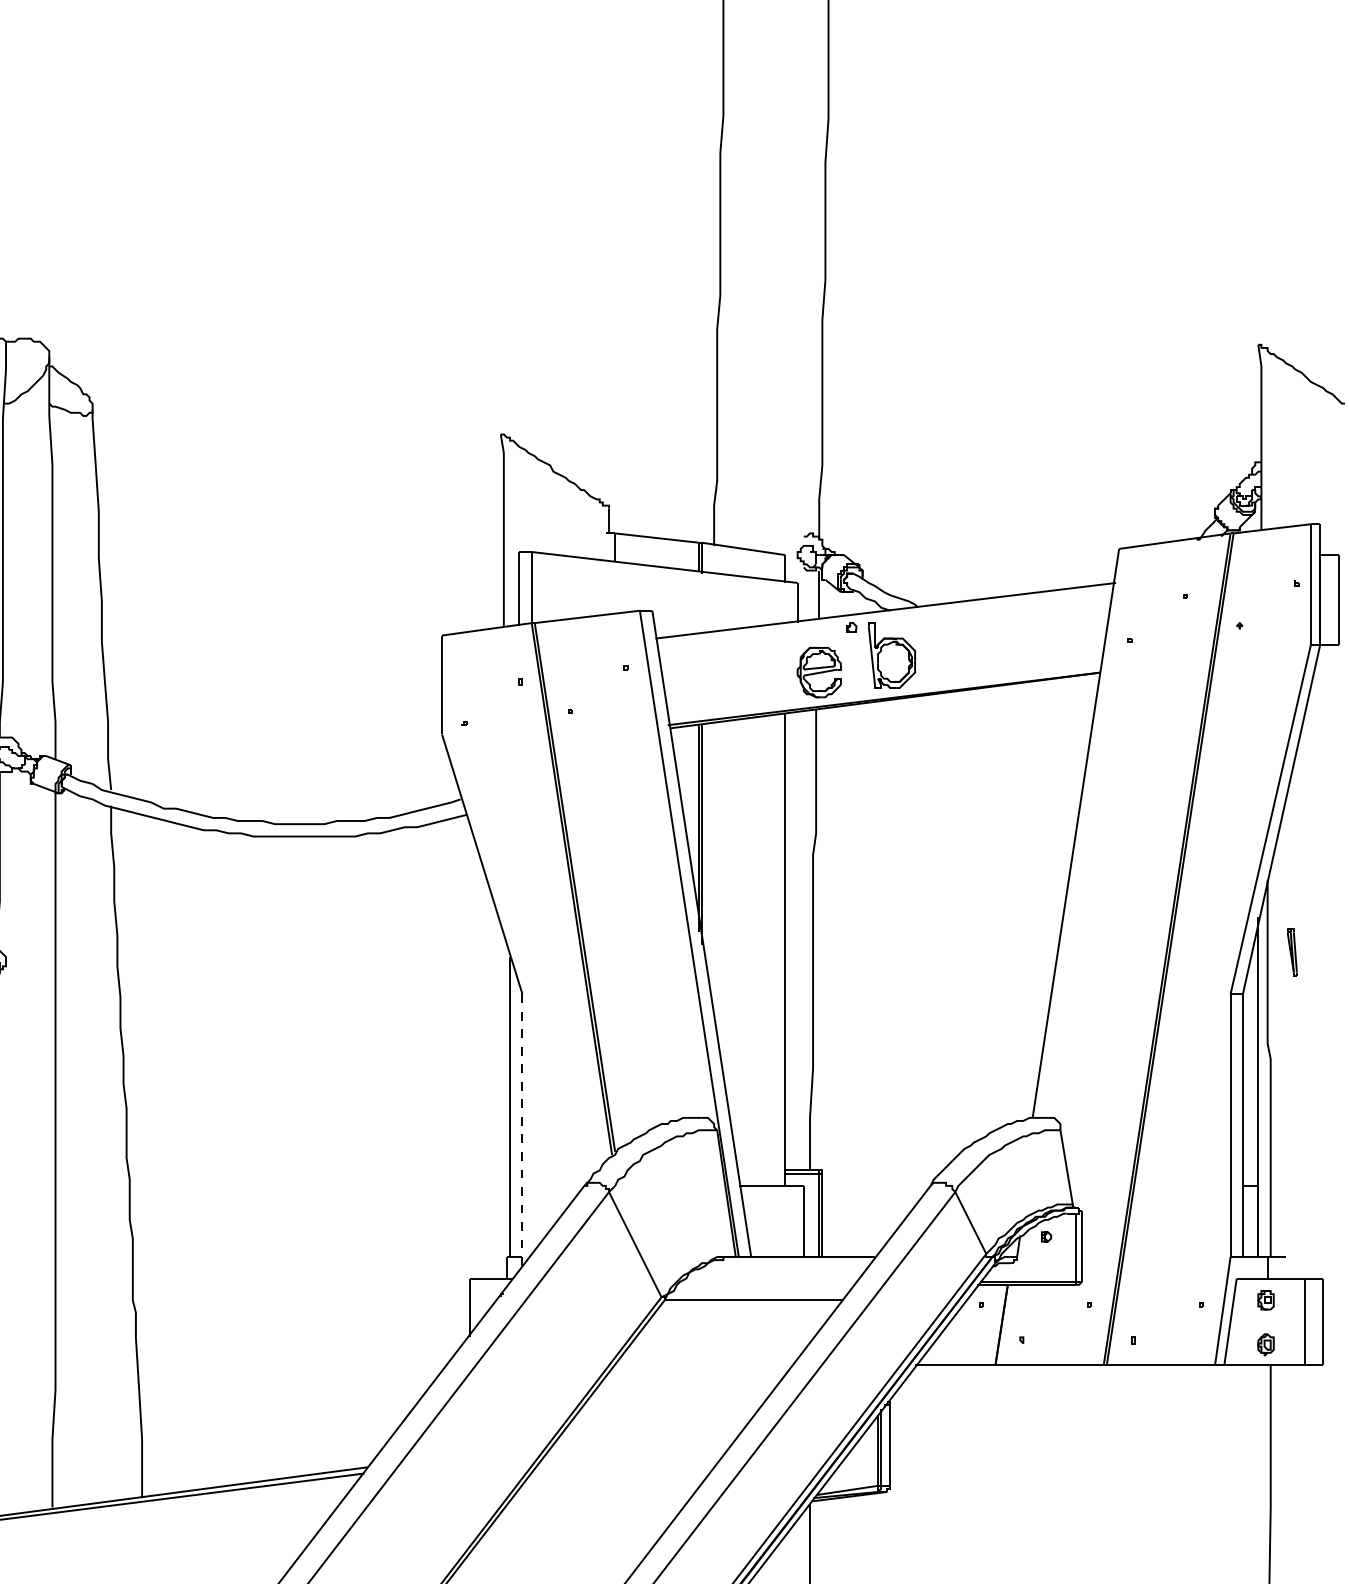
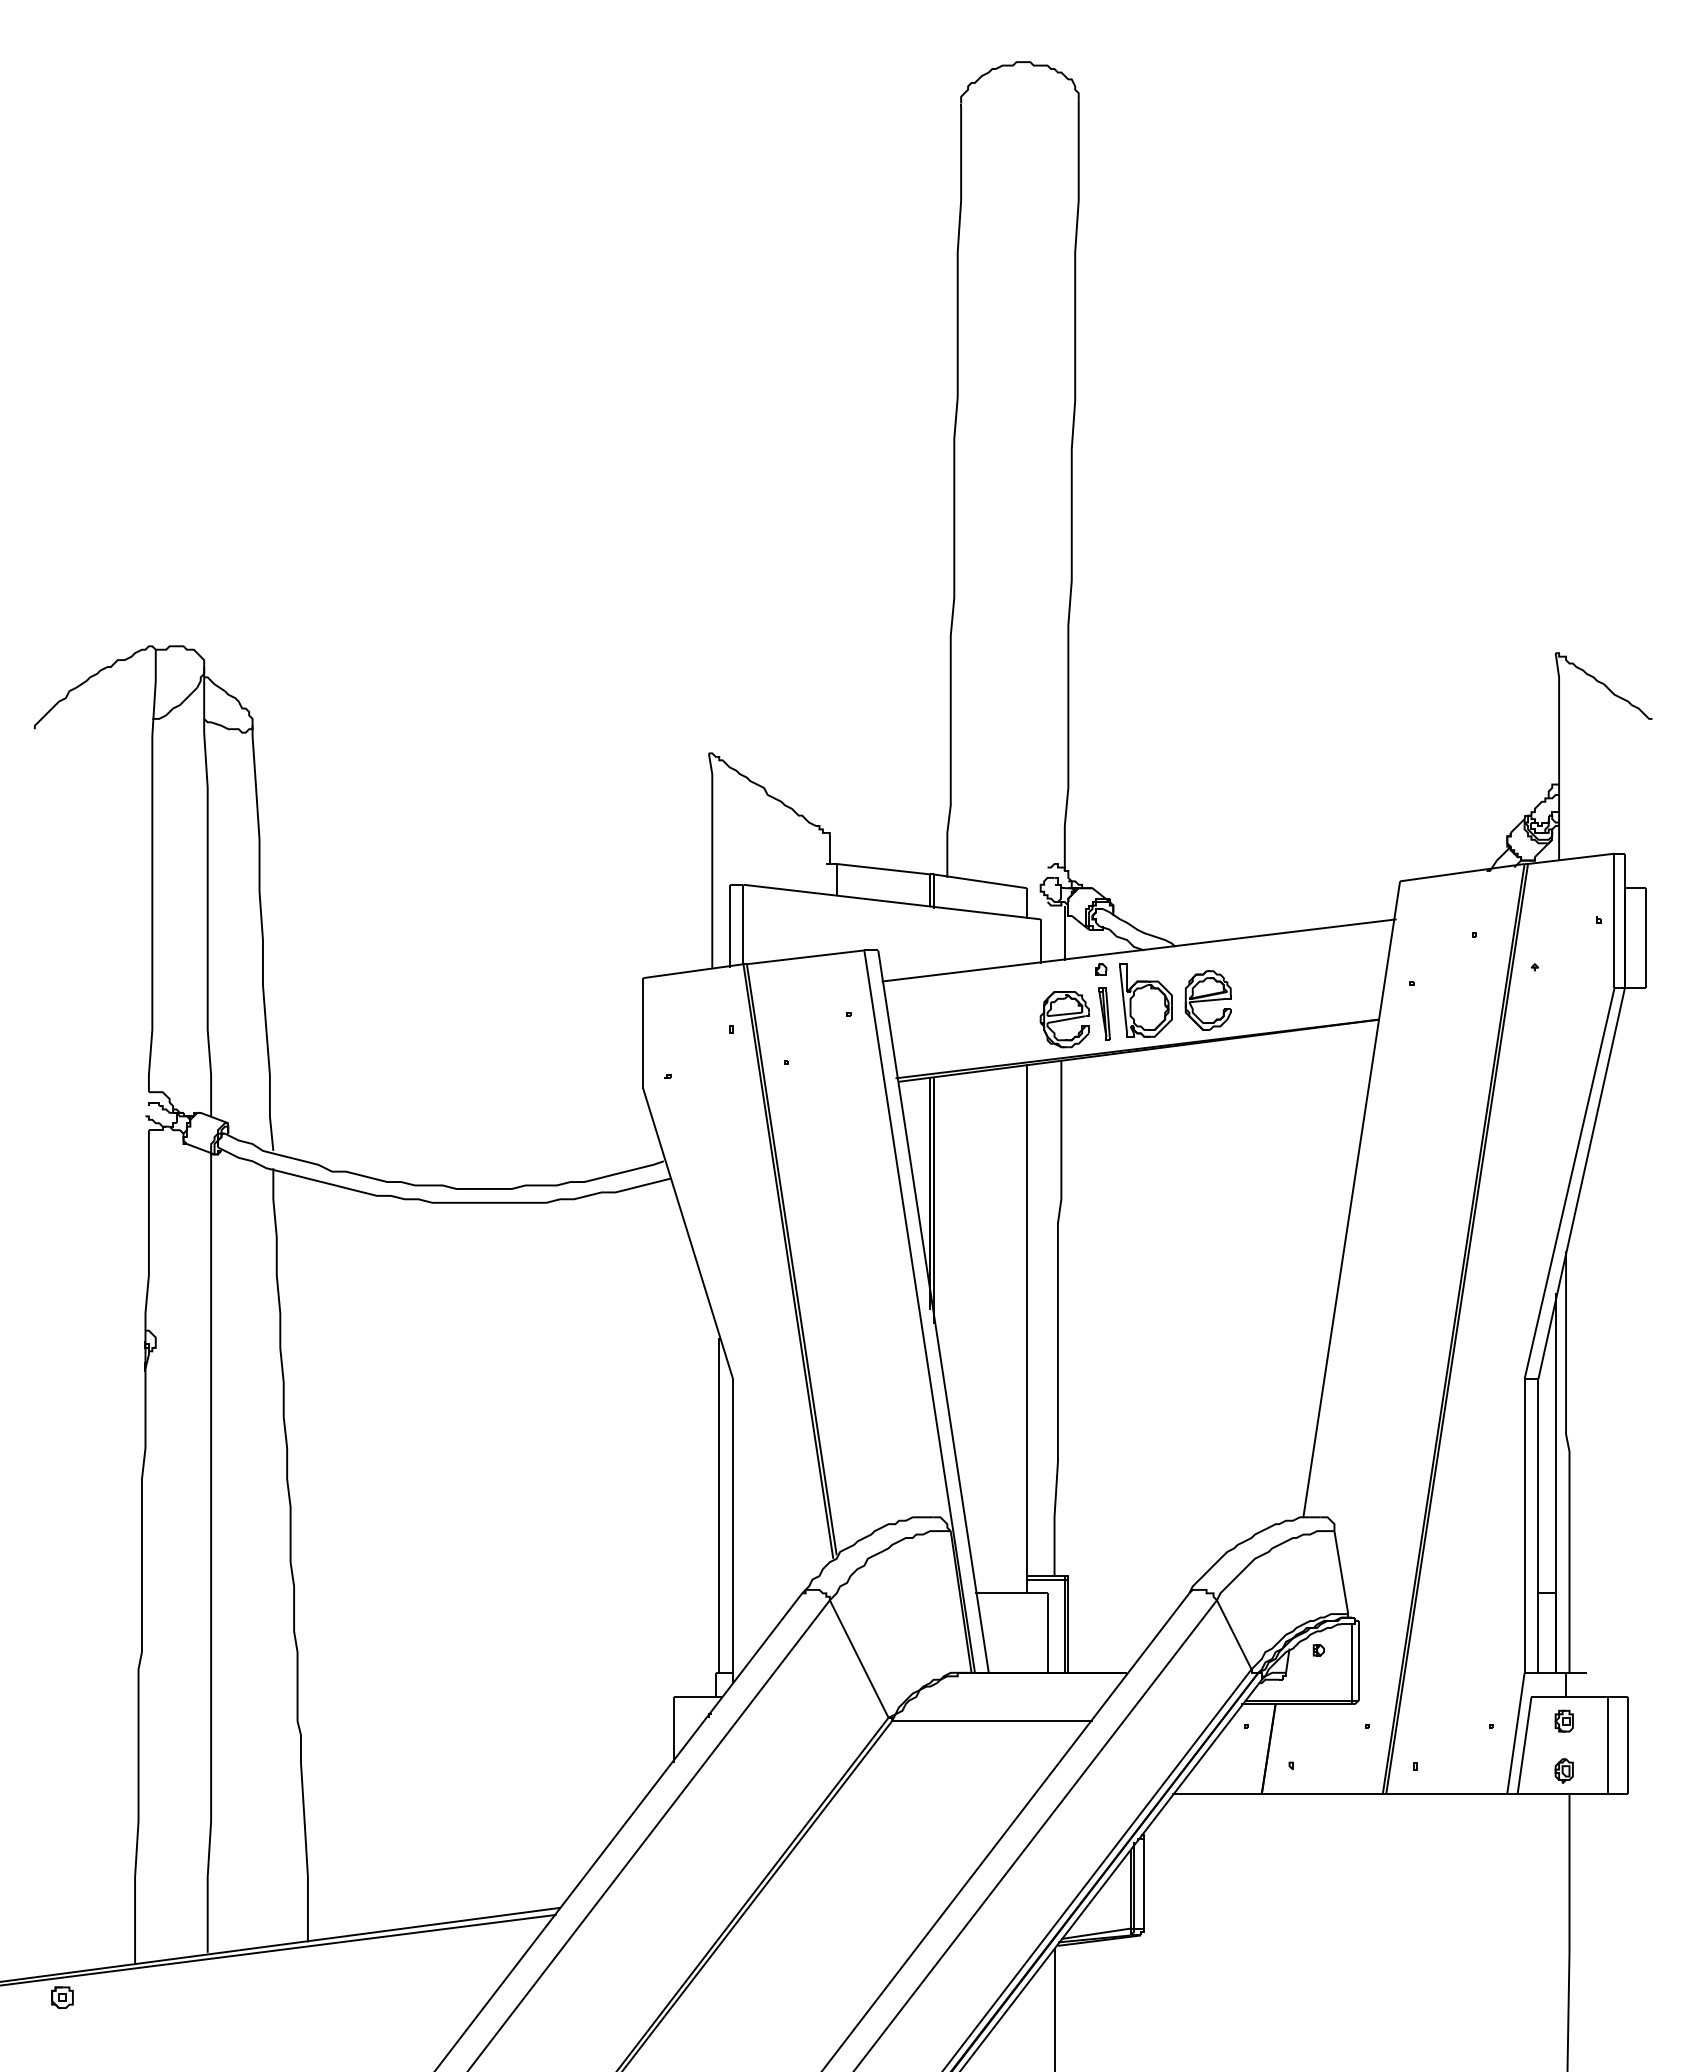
part: (946, 655) -> (1207, 1000), added
part: (1292, 951) -> (1104, 1013), moved
line: (522, 1125) -> (733, 1525), dashed -> solid

